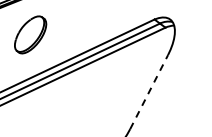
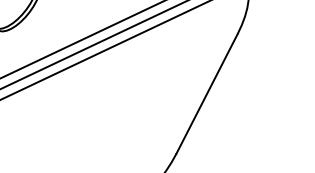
line: (149, 92) -> (207, 94), dashed -> solid

